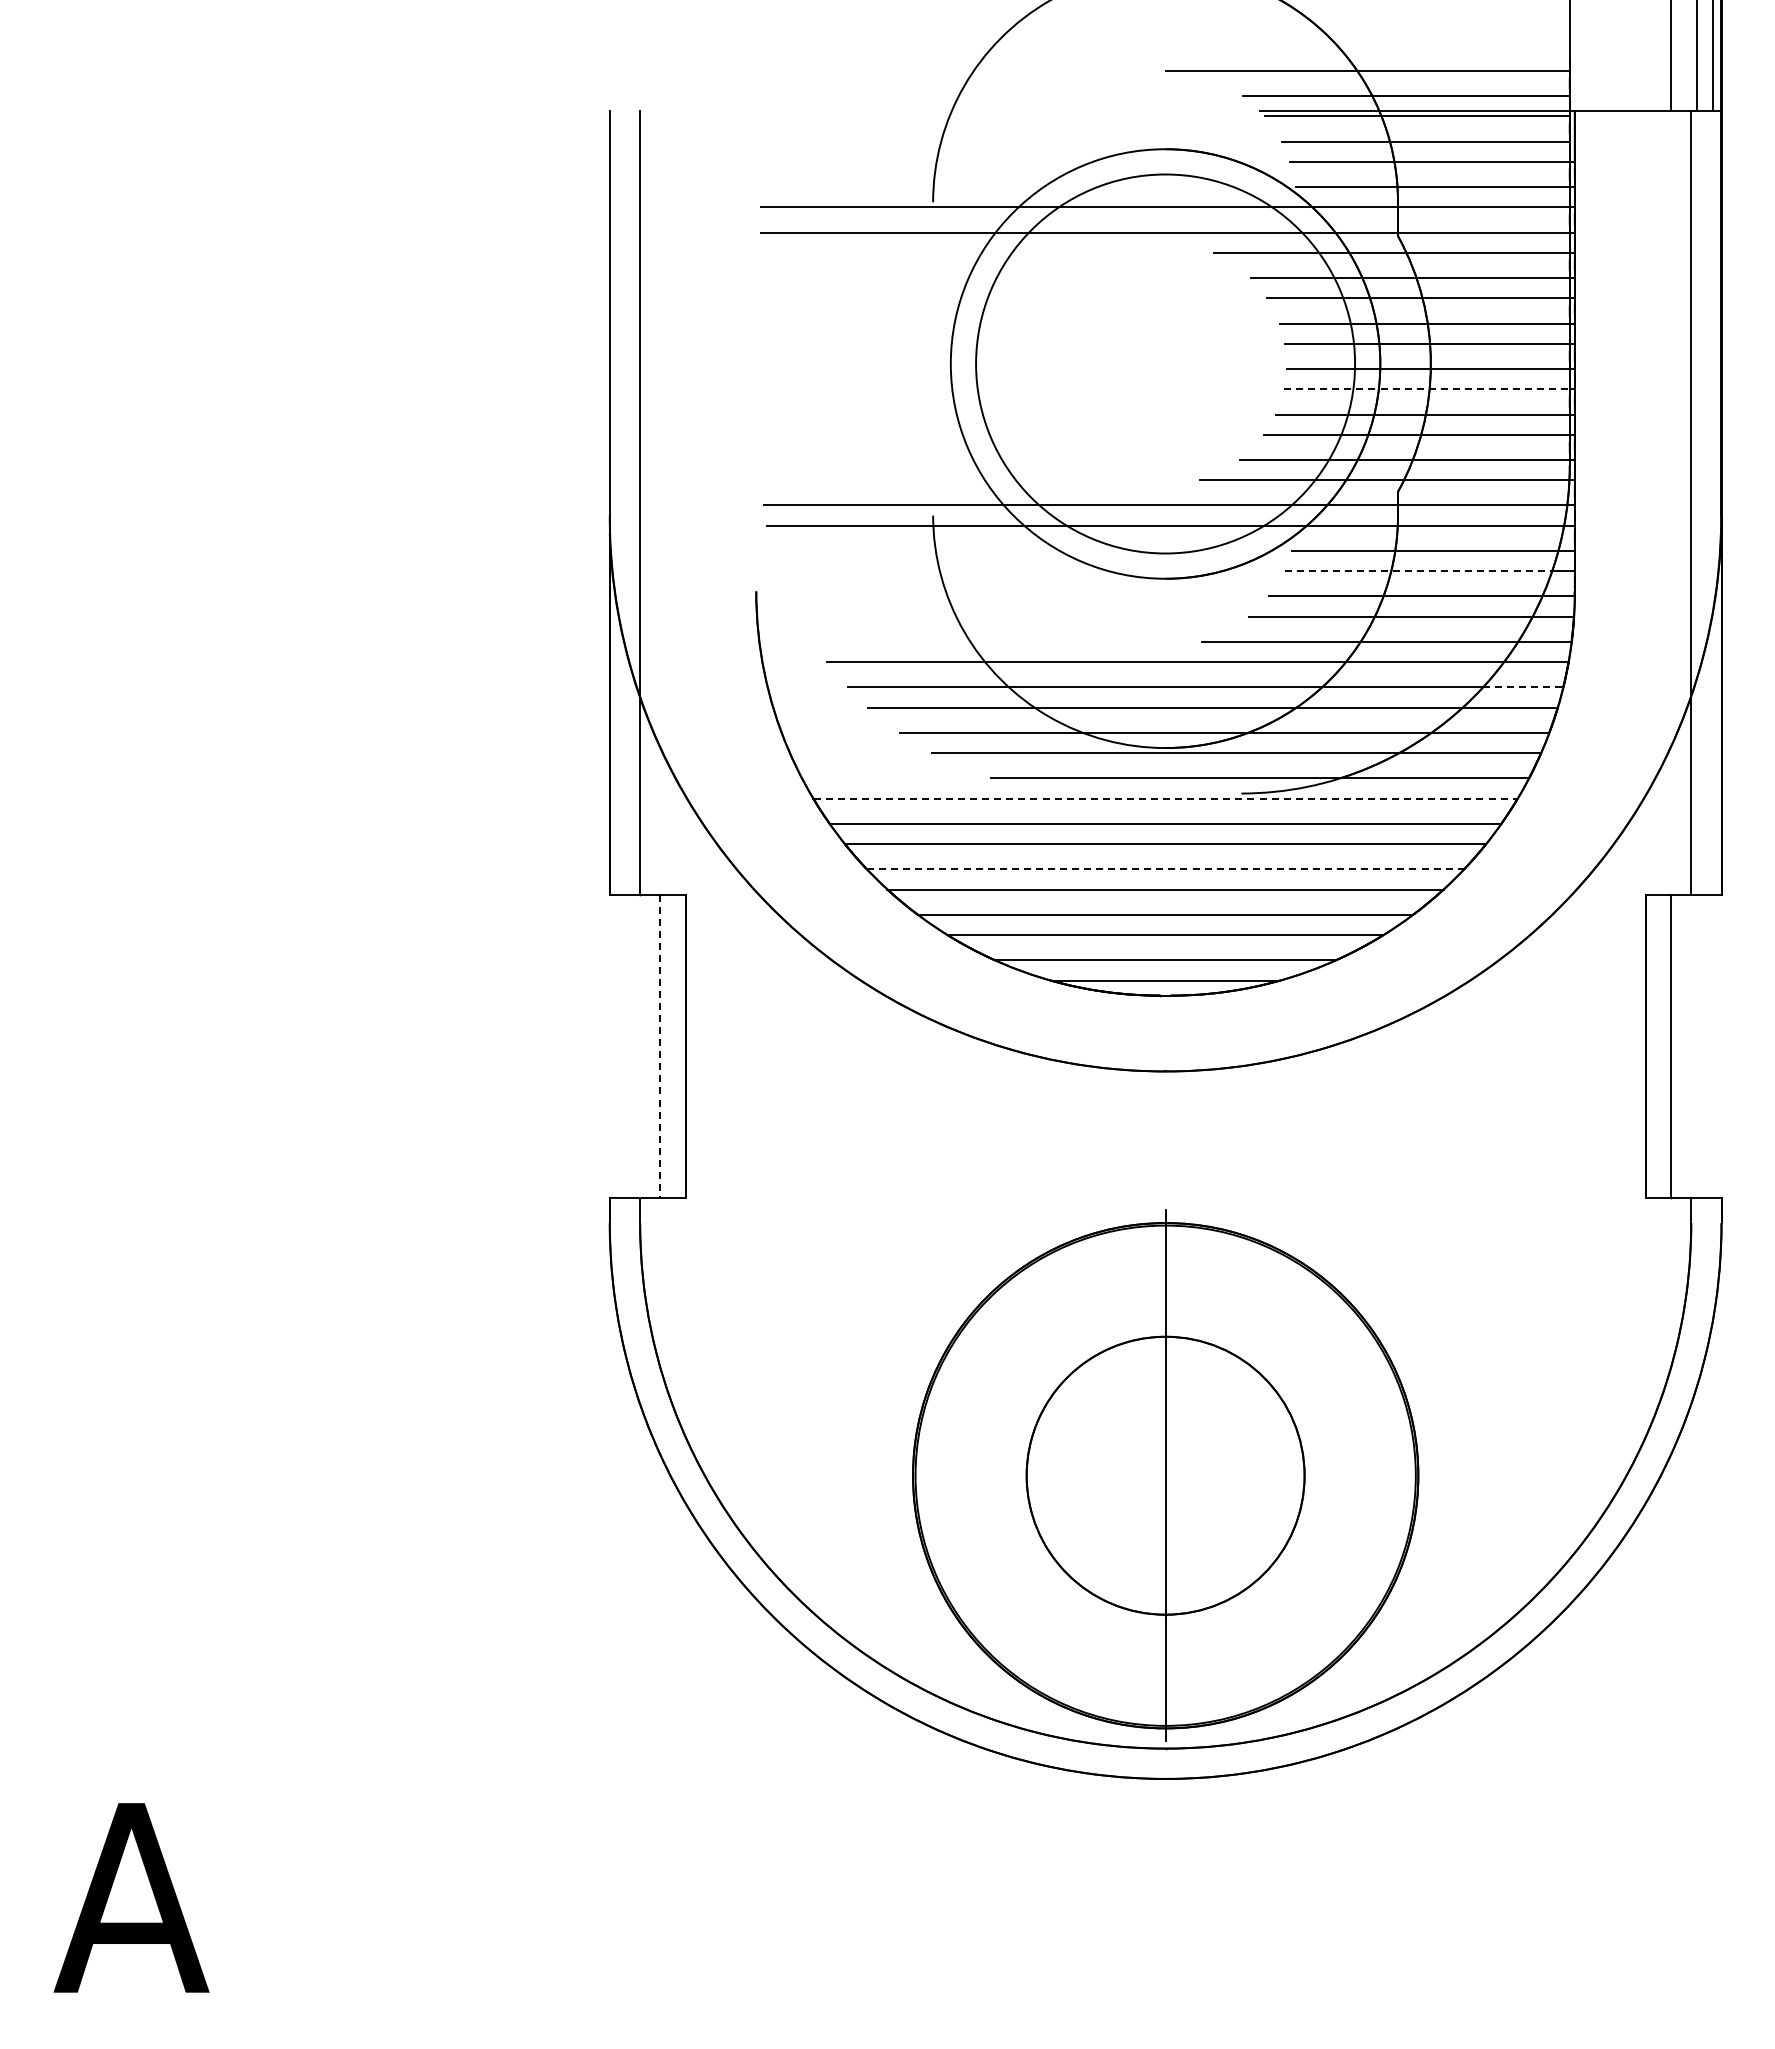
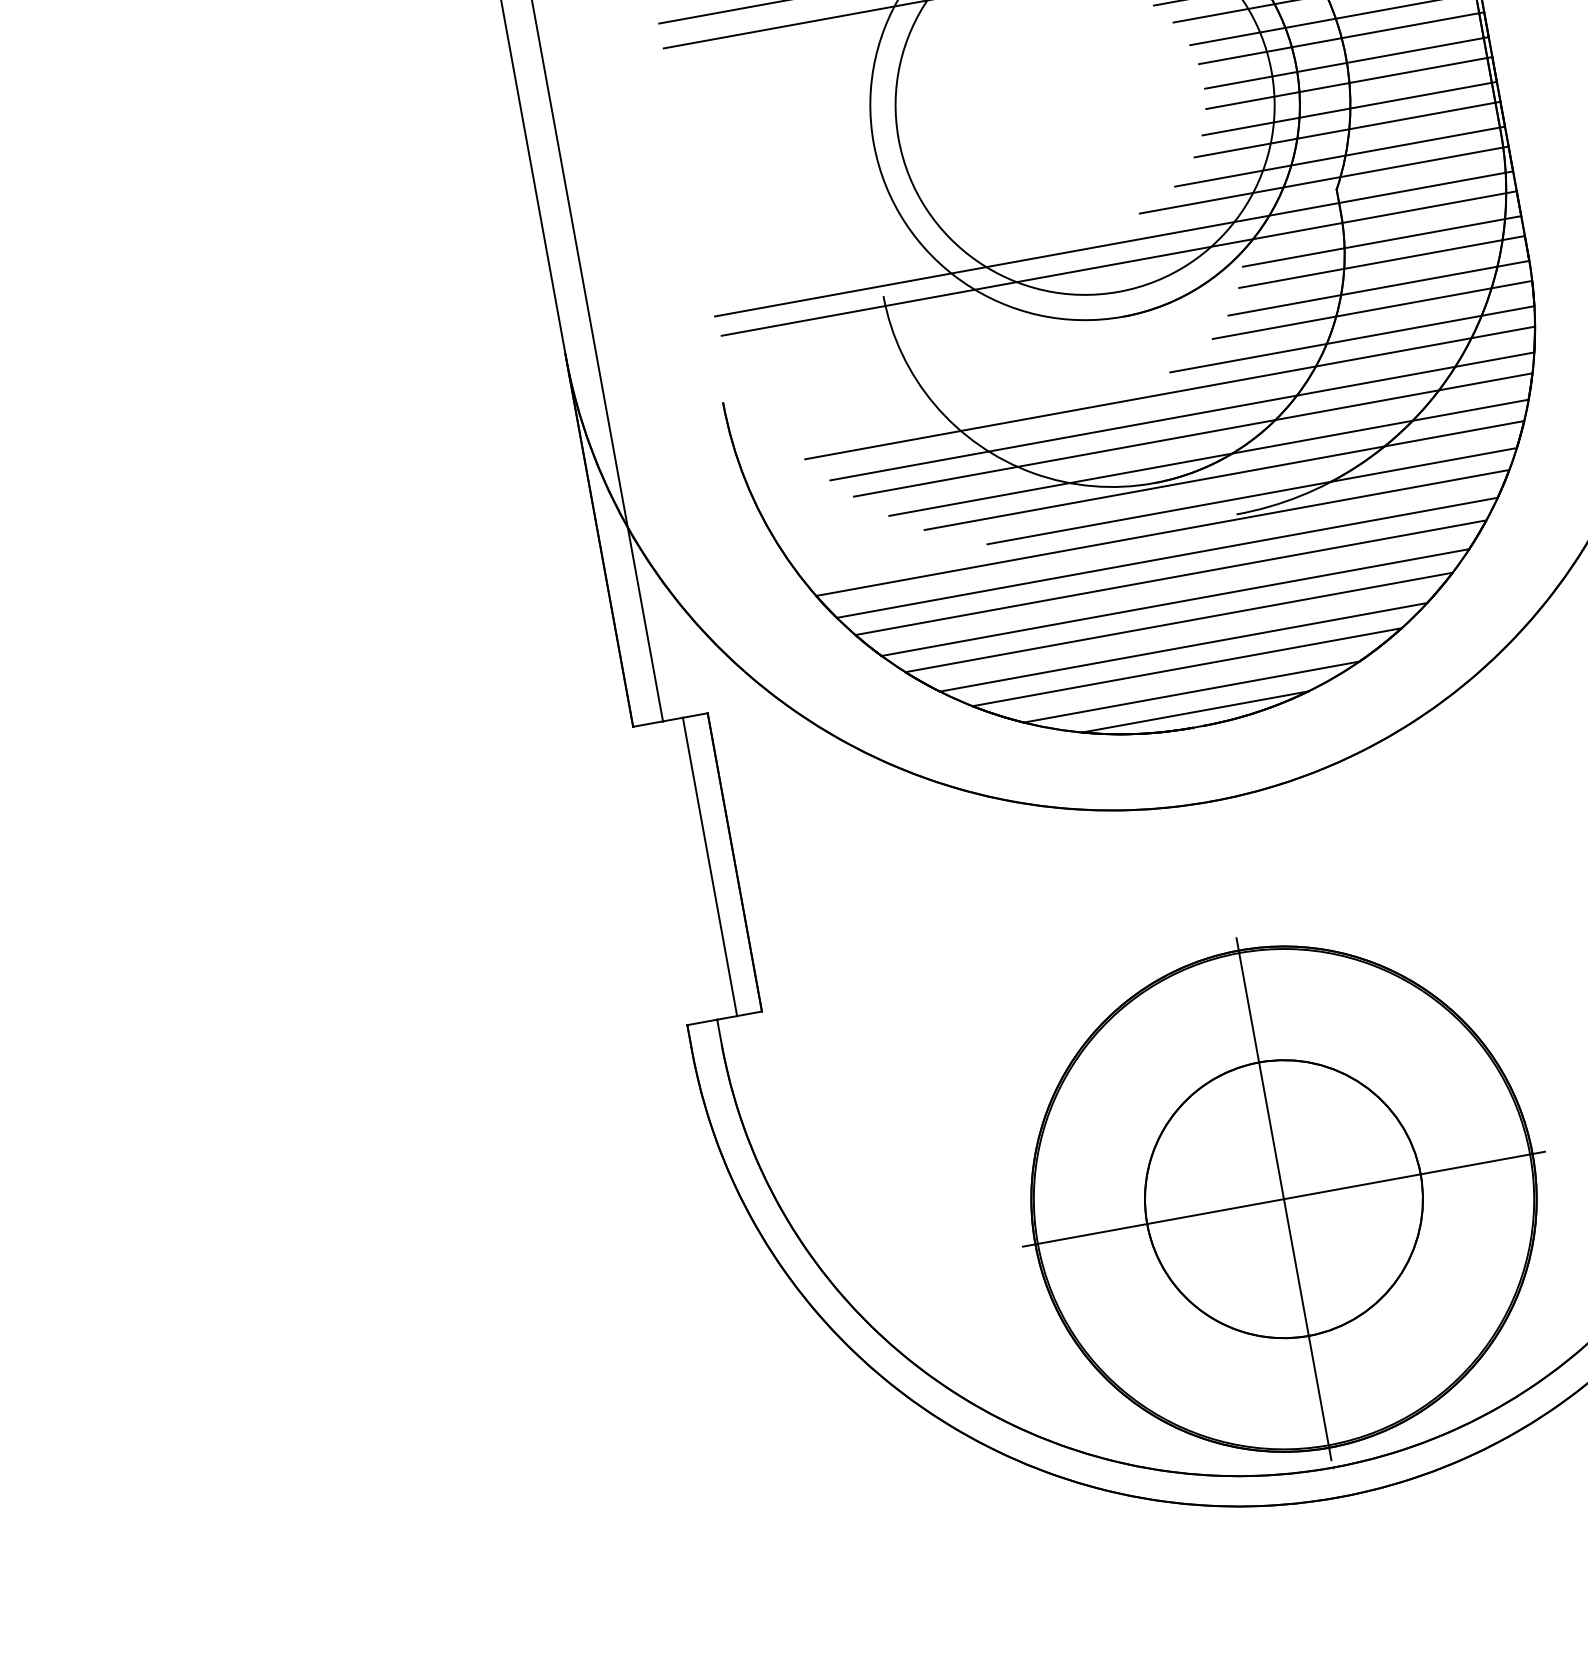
line: (1426, 389) -> (1346, 83), dashed -> solid
line: (1418, 571) -> (1371, 264), dashed -> solid
line: (1523, 687) -> (1495, 359), dashed -> solid
line: (1166, 798) -> (1163, 532), dashed -> solid
line: (1165, 869) -> (1175, 602), dashed -> solid
line: (660, 1046) -> (710, 867), dashed -> solid
line: (1165, 1475) -> (1283, 1198), added

